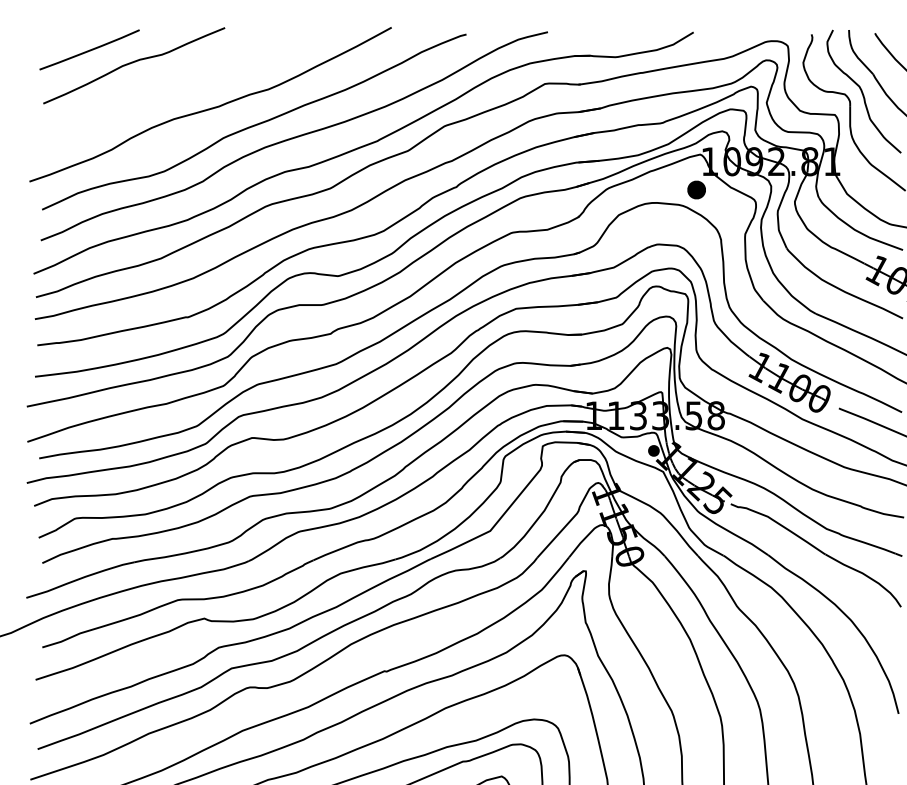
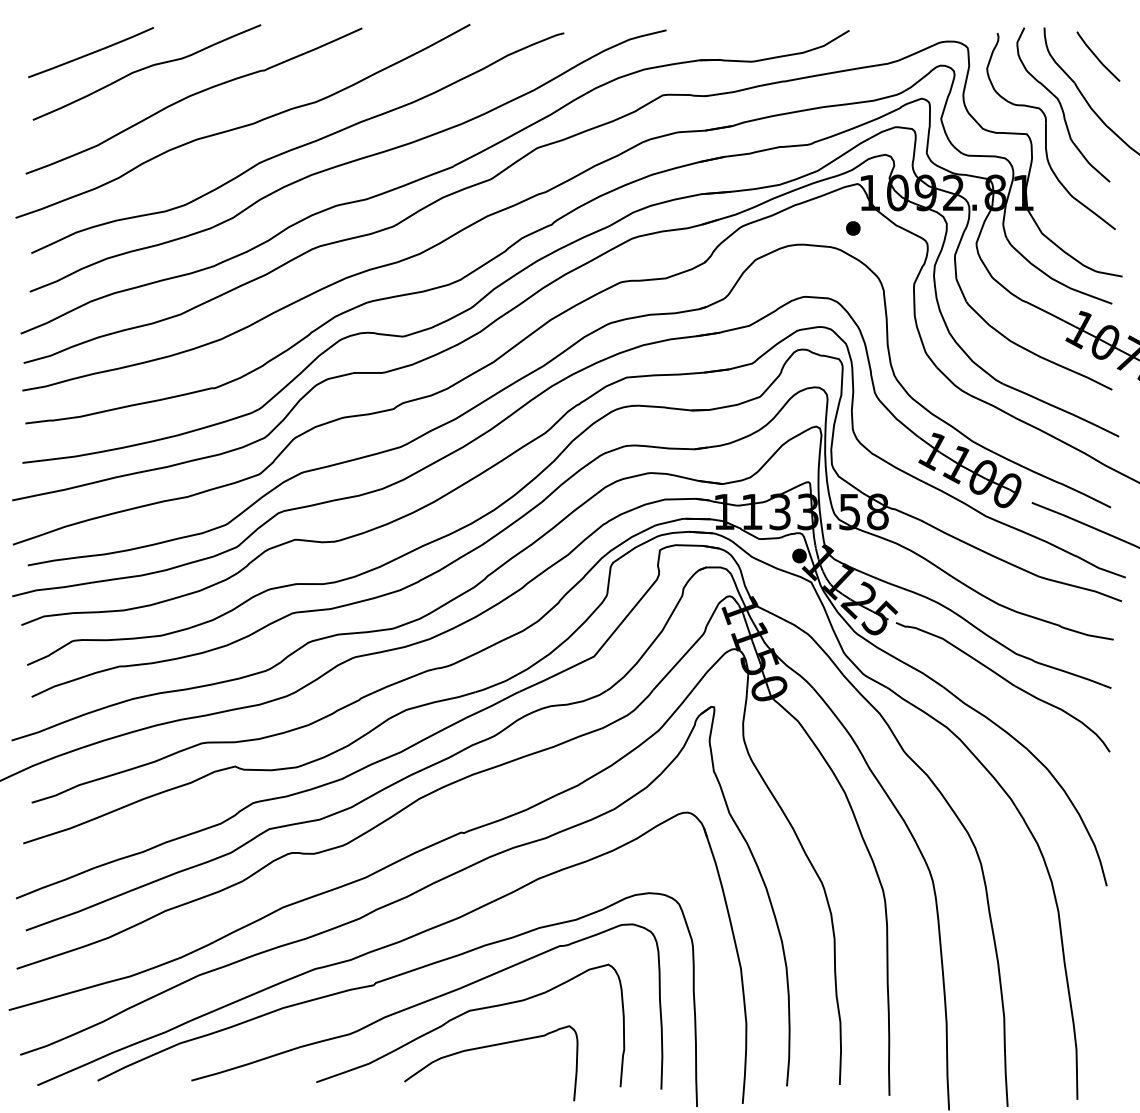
curve: (170, 84) -> (192, 96), added
part: (696, 190) -> (853, 228), size x0.62

